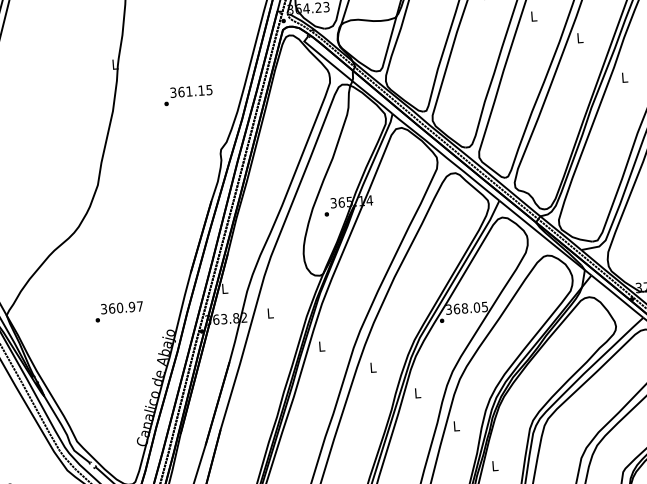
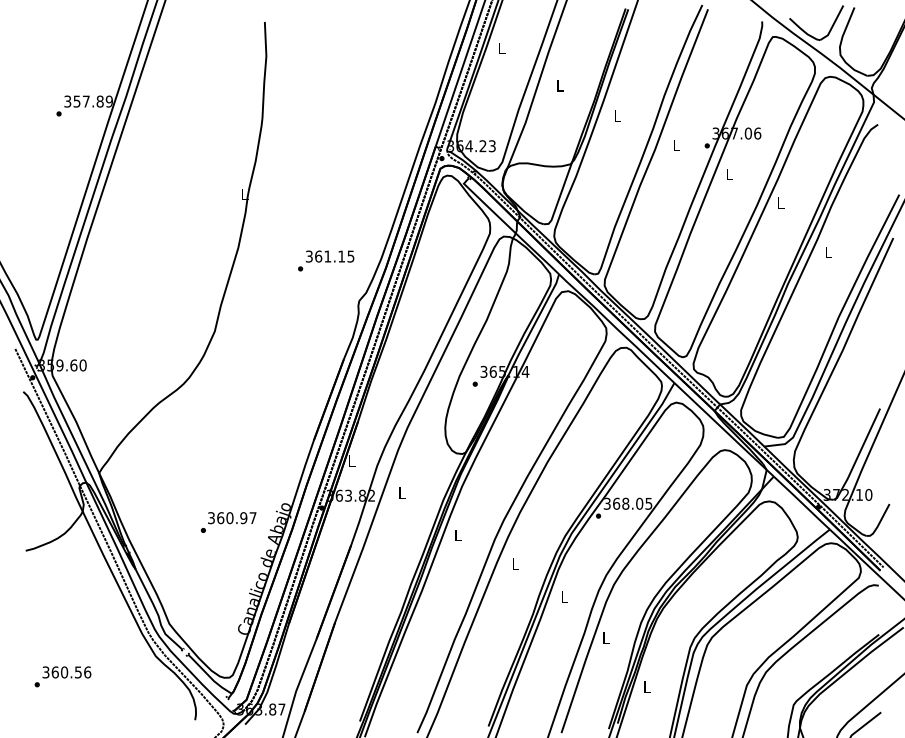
text: (188, 95) -> (326, 260), moved
text: (119, 311) -> (228, 522), moved

